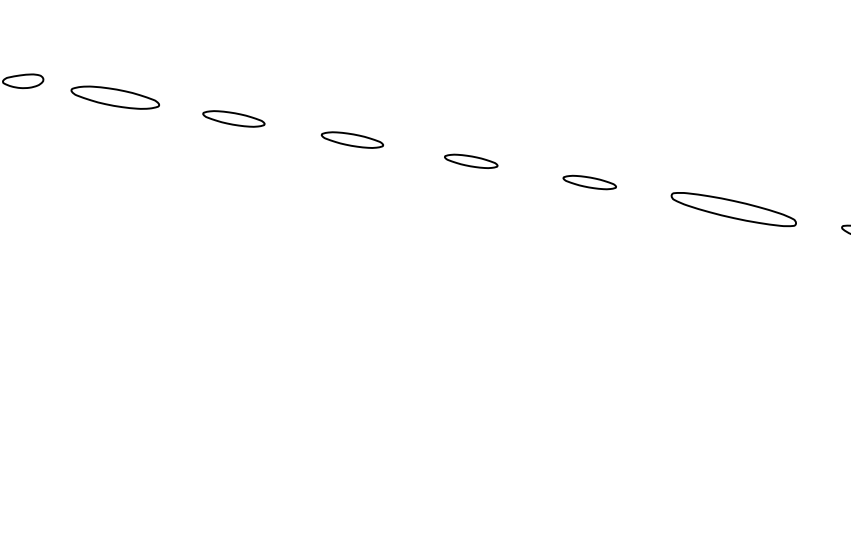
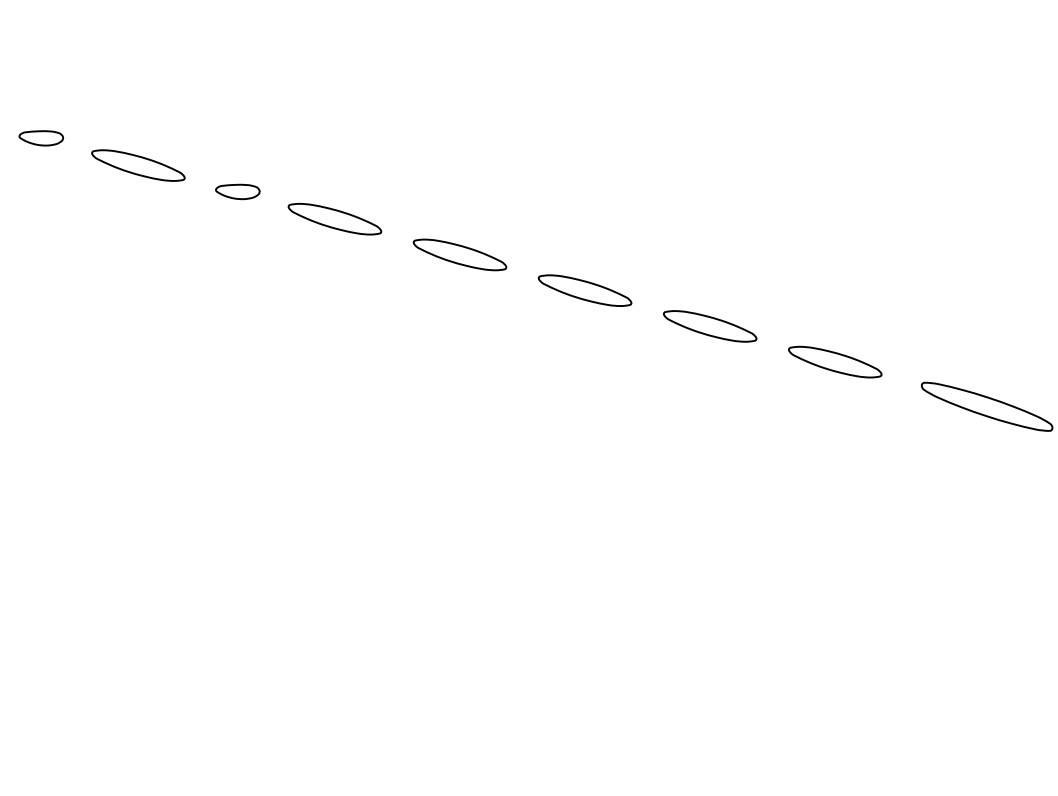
part: (233, 118) -> (459, 254), size x1.43
part: (351, 140) -> (584, 290), size x1.43
part: (471, 161) -> (710, 326), size x1.67
part: (589, 181) -> (835, 361), size x1.67

